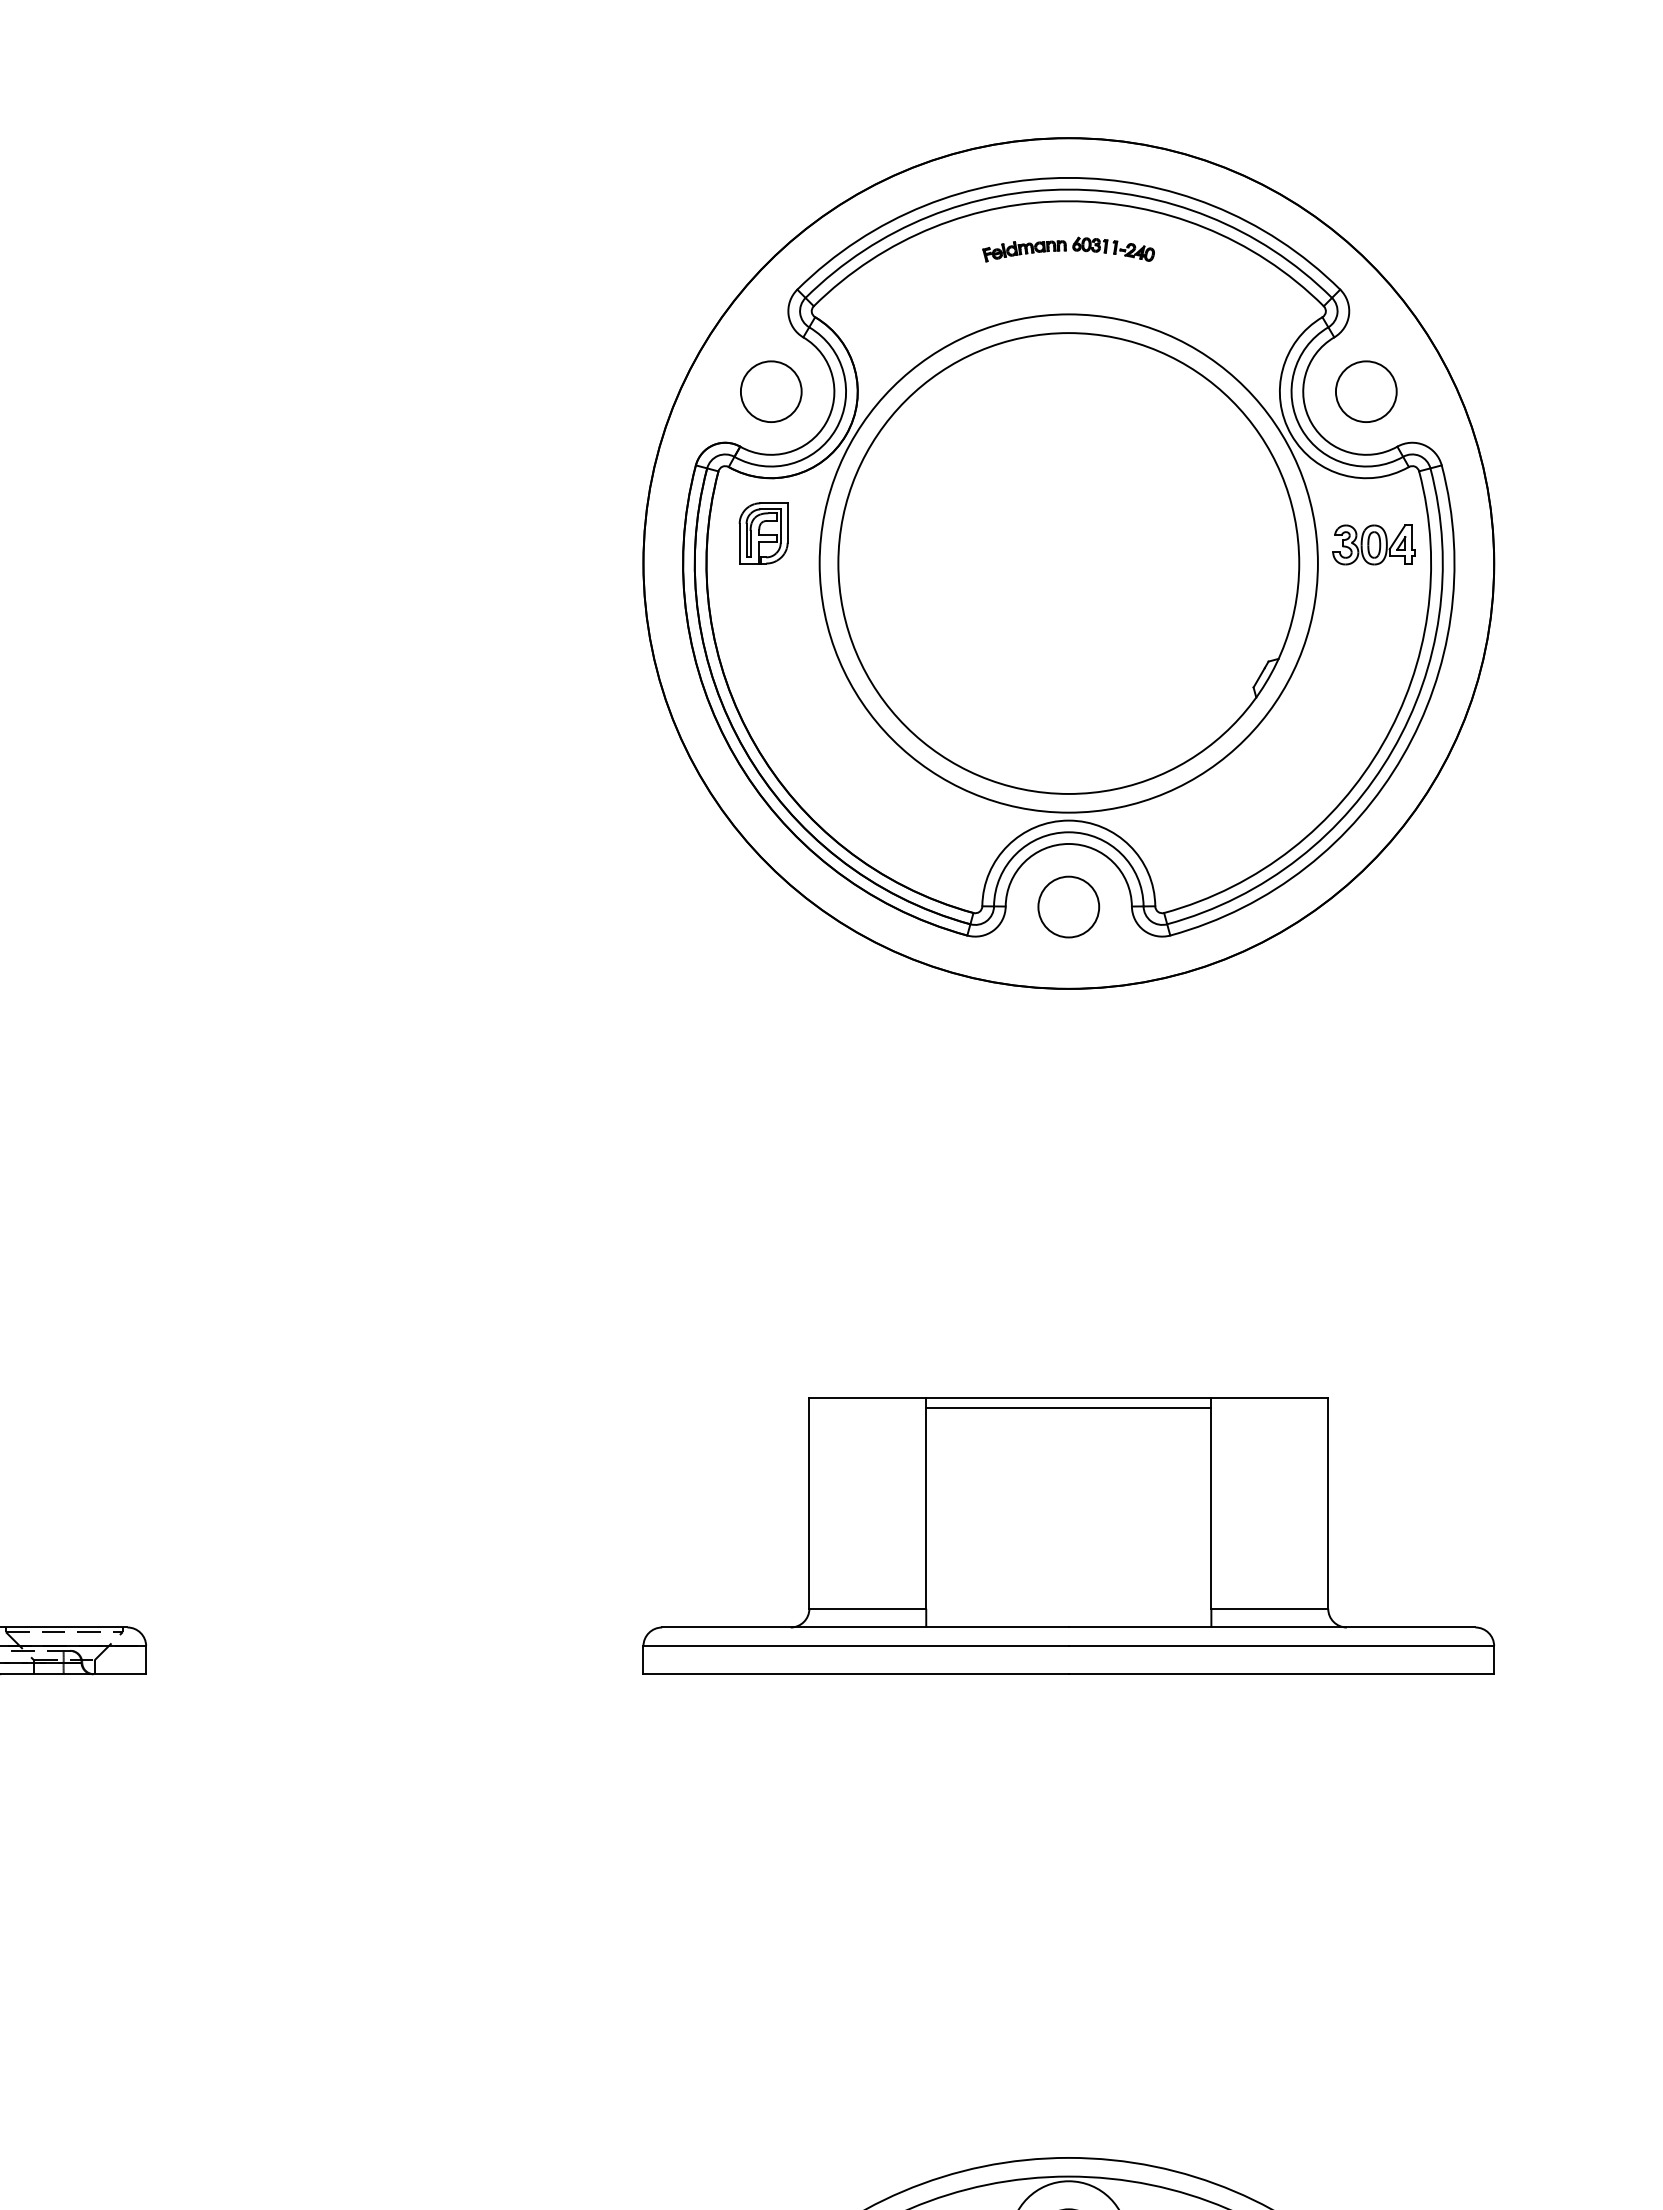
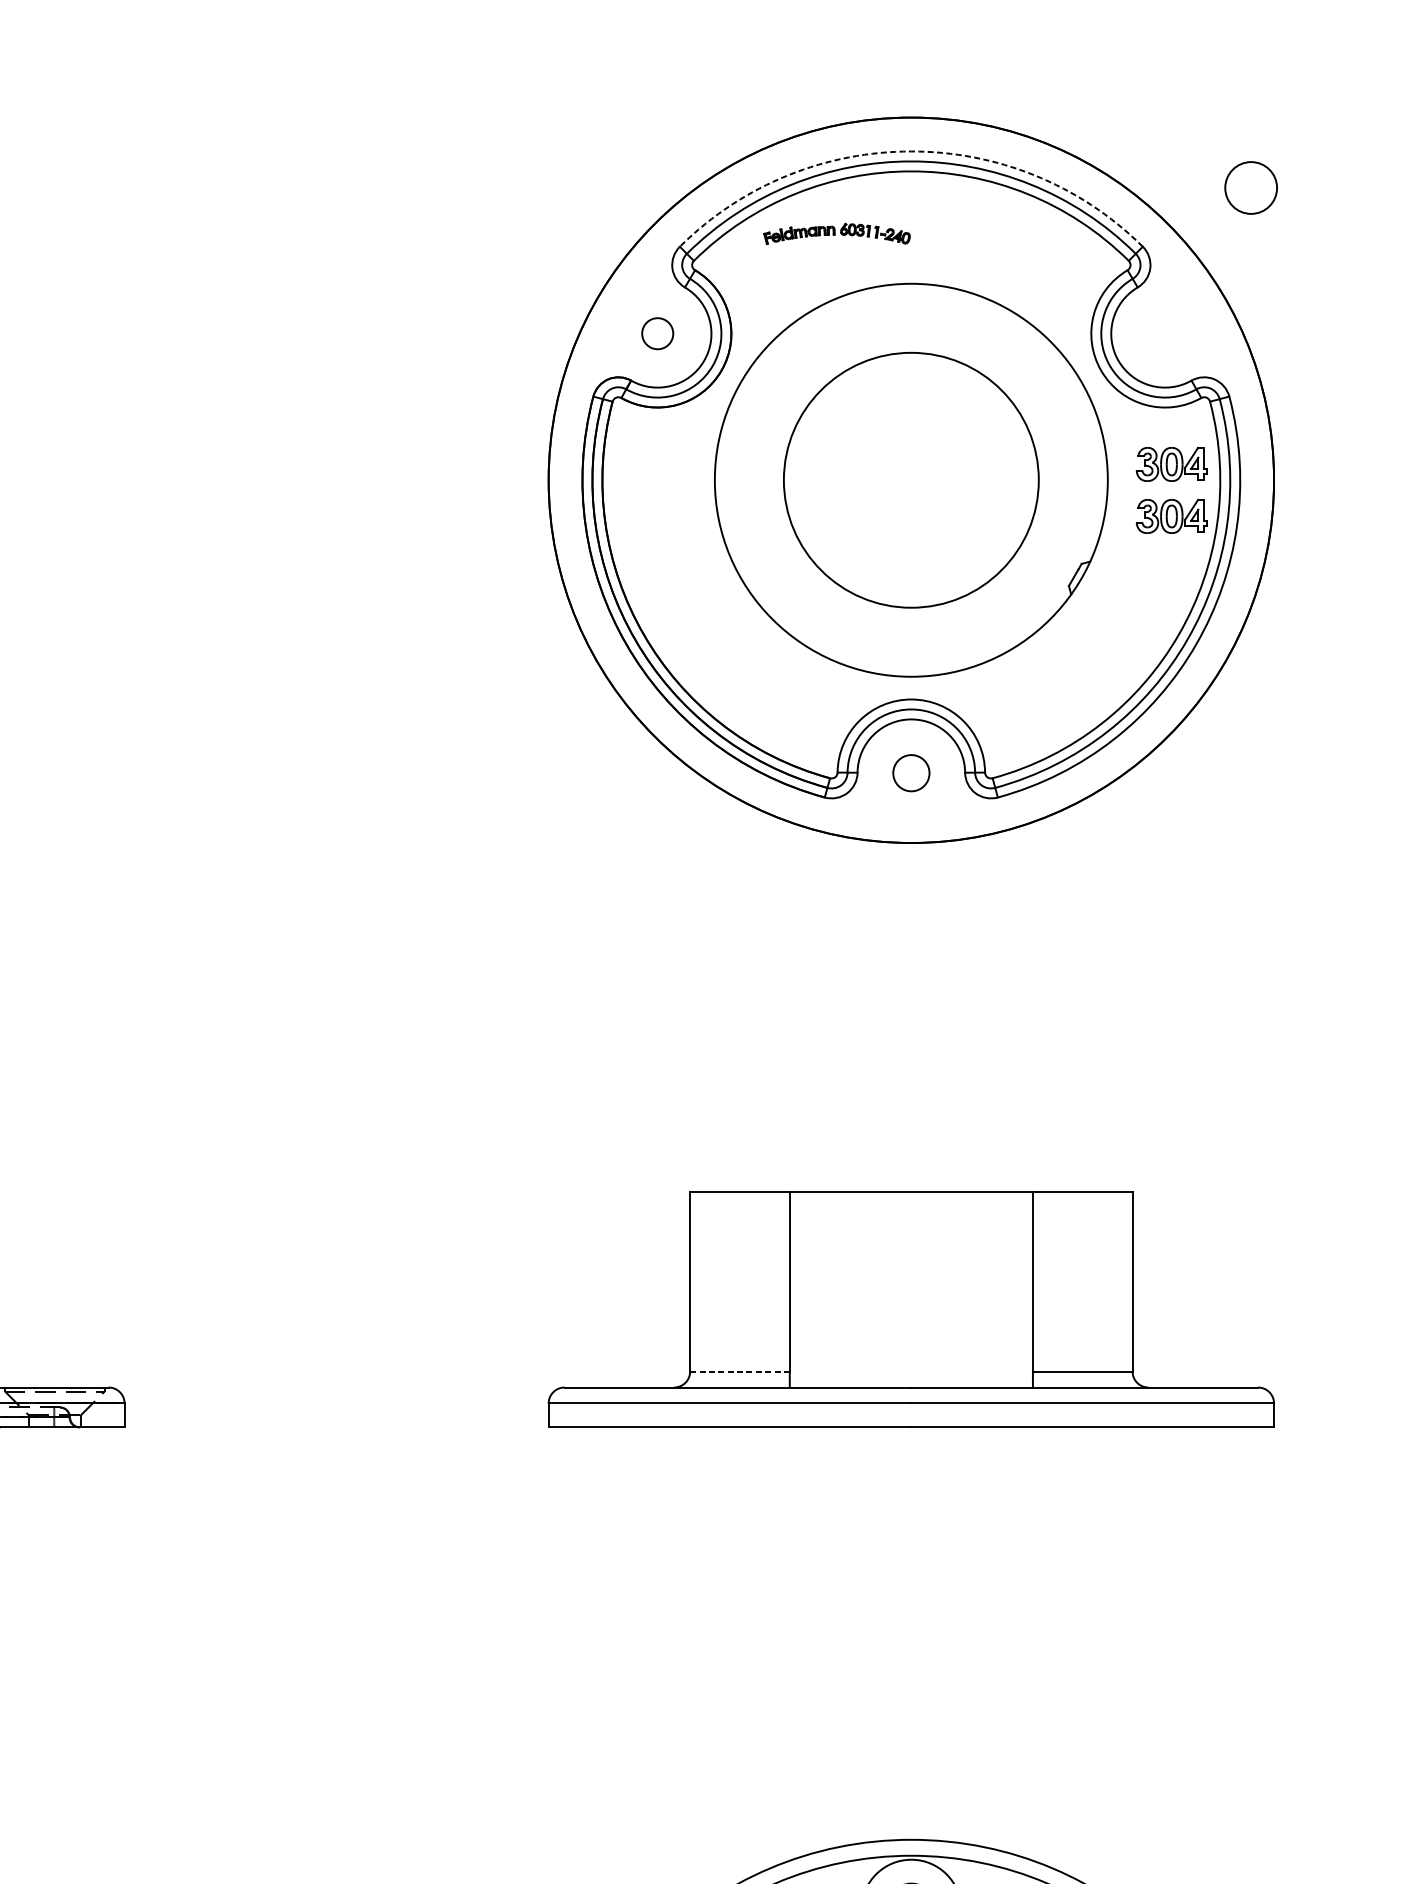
arc: (1068, 177) -> (911, 151), solid -> dashed
part: (1068, 249) -> (836, 233), moved
circle: (771, 391) -> (657, 333), size x0.6
circle: (1366, 391) -> (1251, 187), moved
part: (763, 533) -> (651, 454), removed
circle: (1068, 563) -> (911, 480), size x0.6
part: (1373, 605) -> (1171, 516), added
circle: (1068, 906) -> (911, 772), size x0.7
line: (1068, 1407) -> (911, 1199), removed
line: (868, 1608) -> (740, 1371), solid -> dashed

